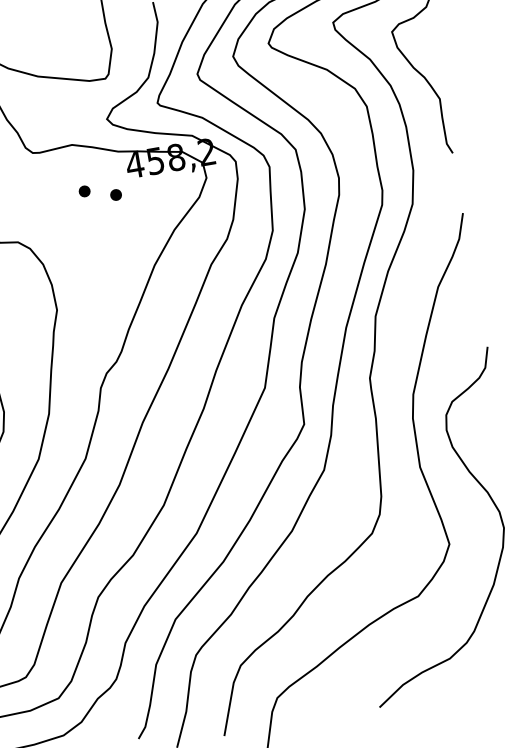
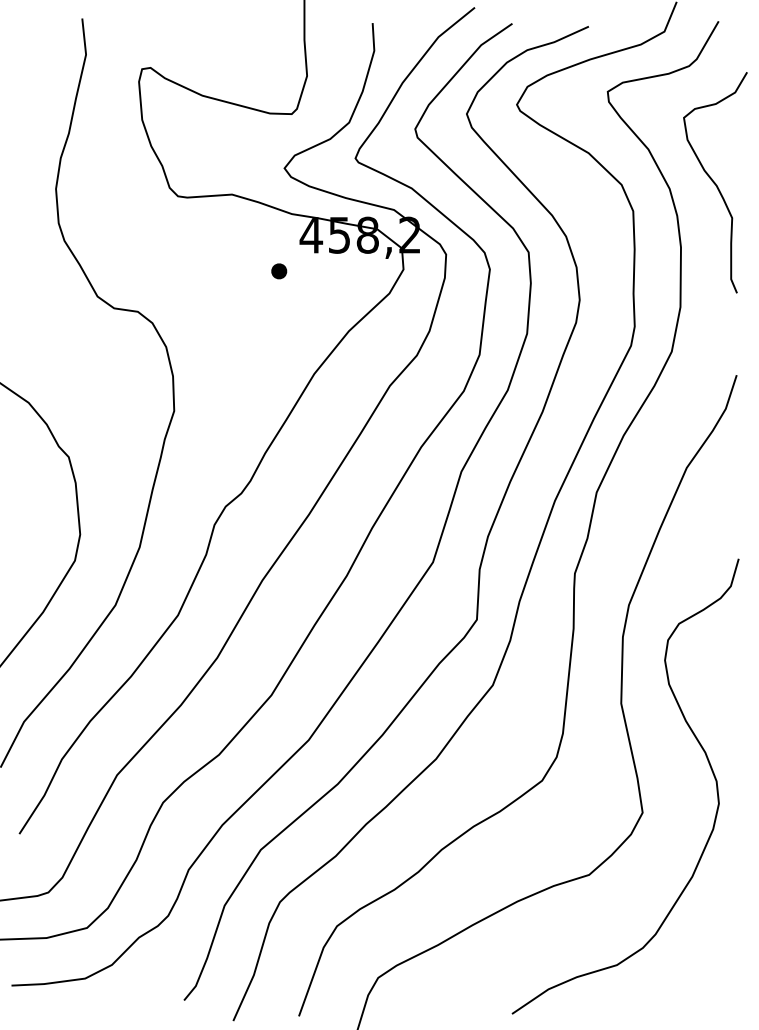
part: (84, 191) -> (238, 259), removed

